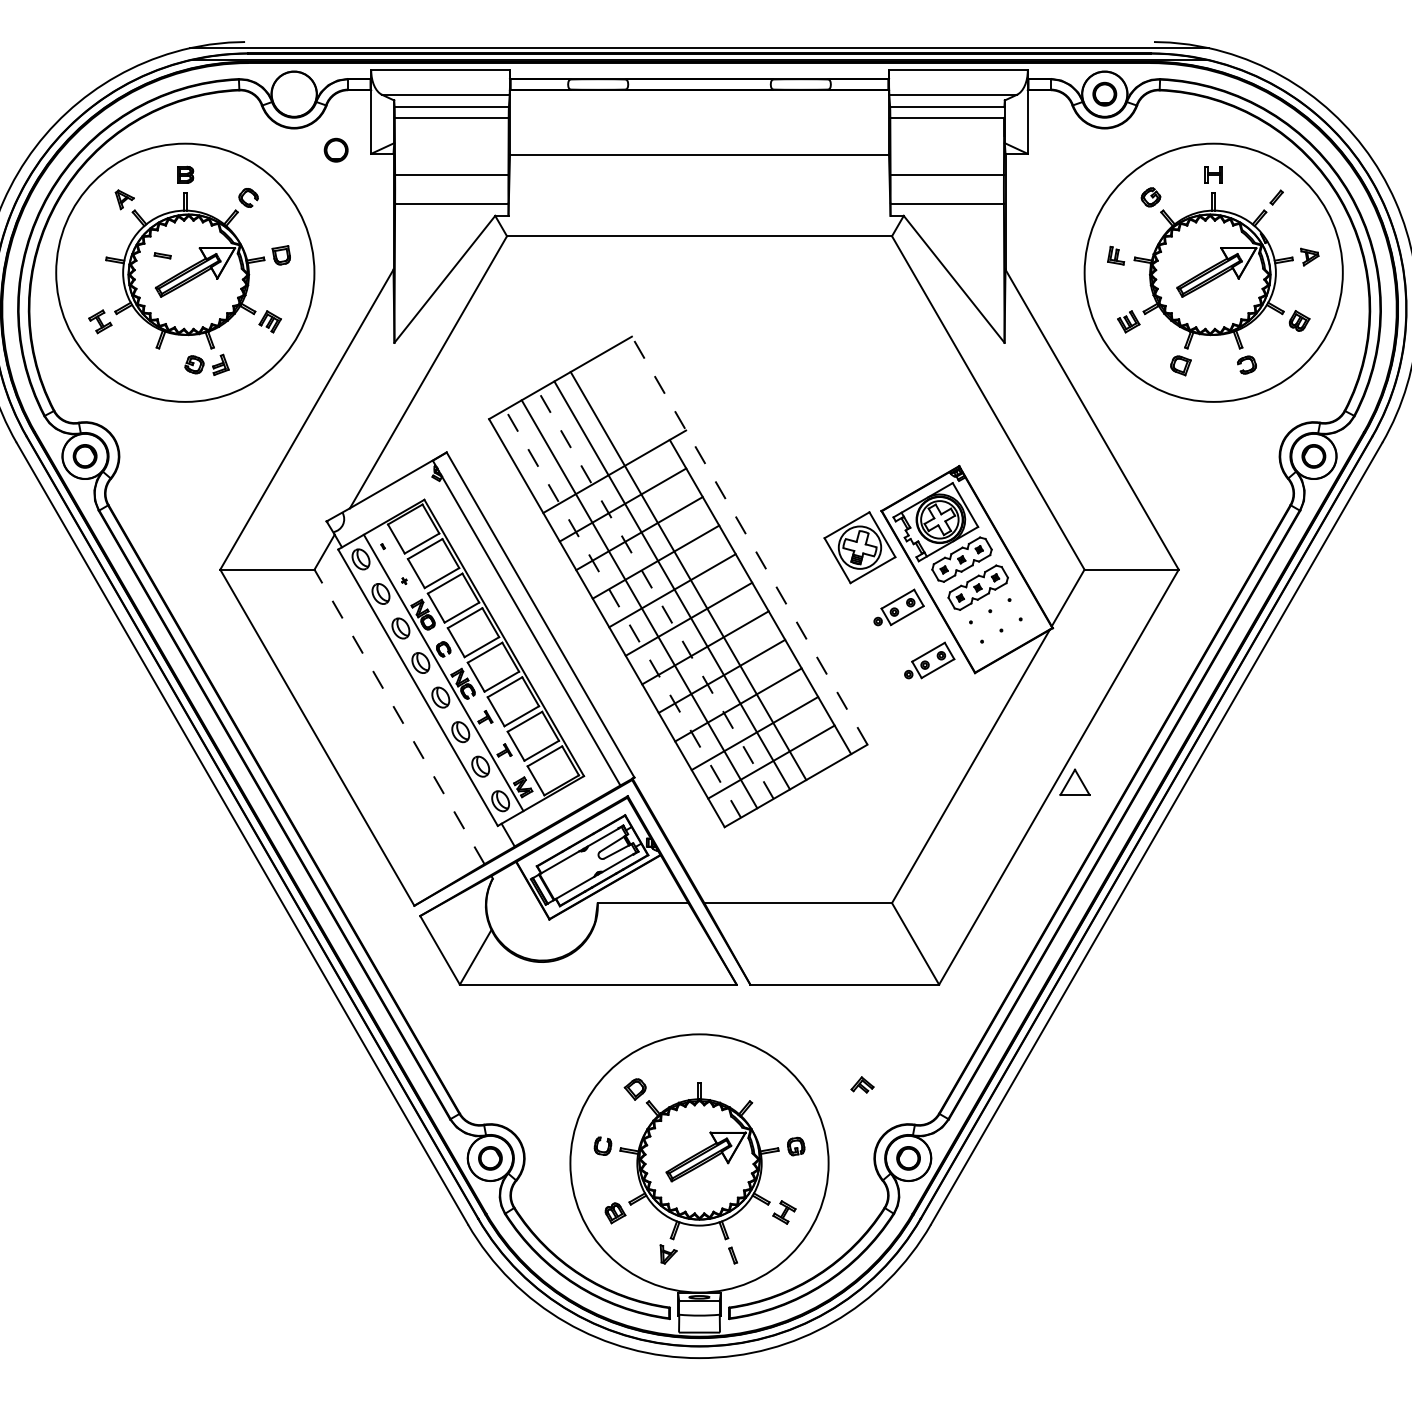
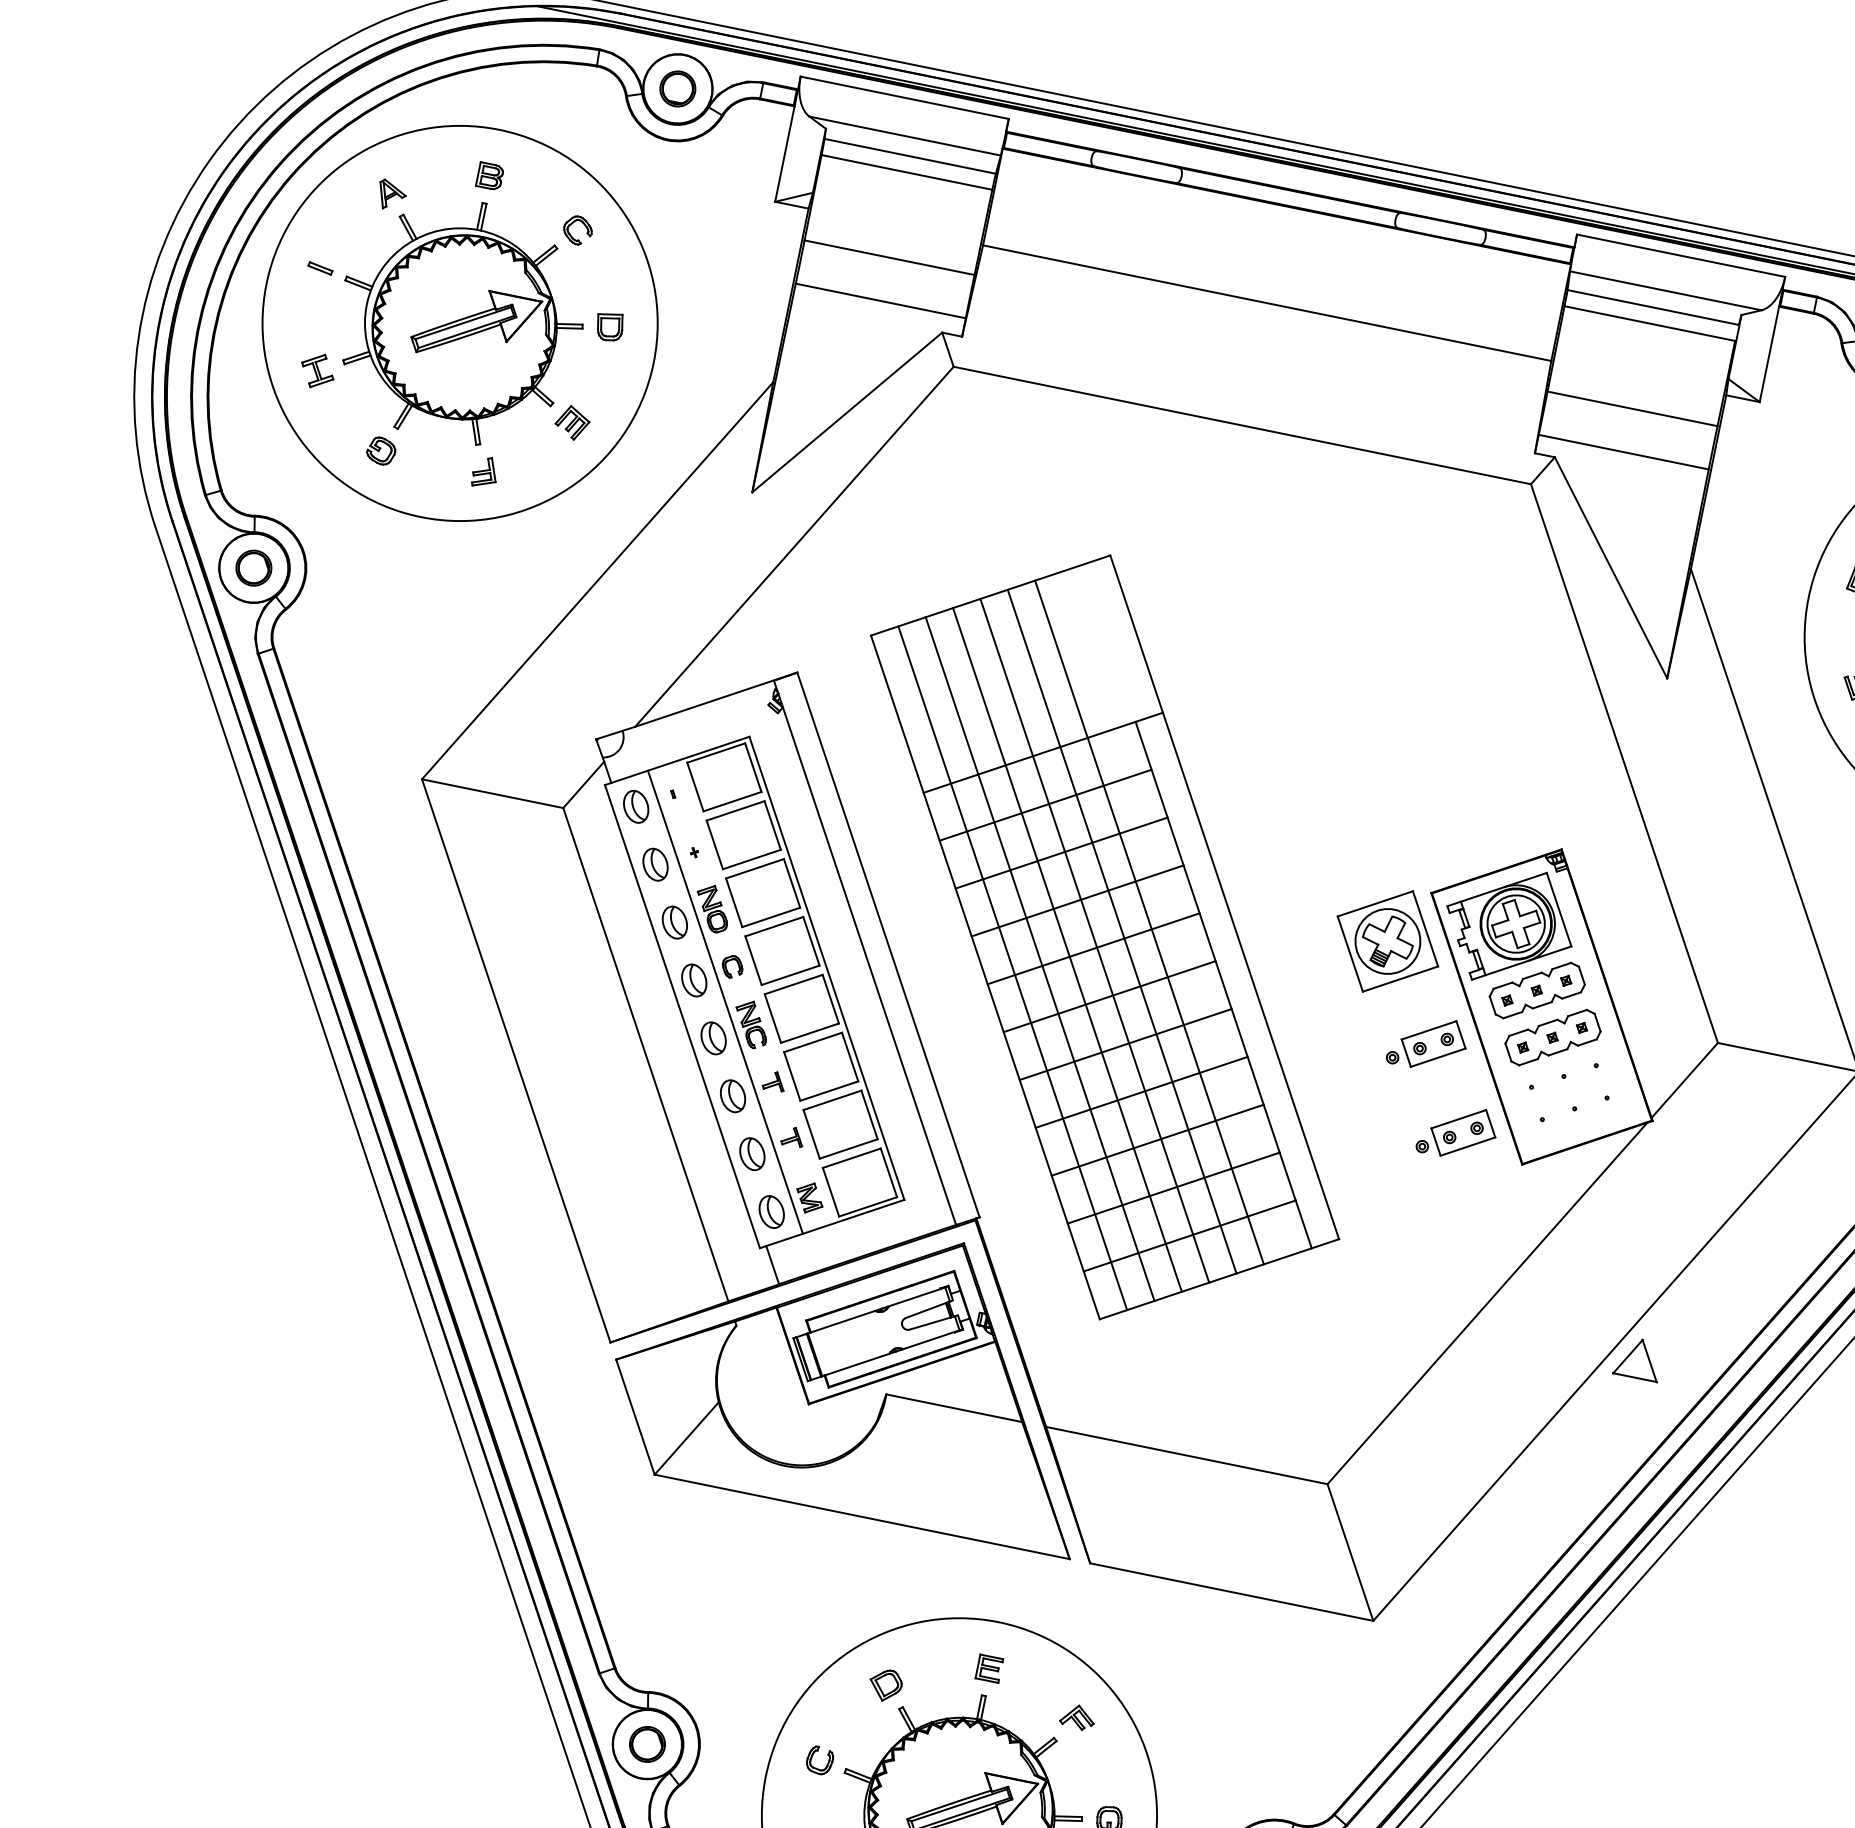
part: (335, 149) -> (677, 87), moved
part: (162, 255) -> (320, 267), moved
part: (194, 364) -> (381, 450), moved
line: (749, 540) -> (1224, 896), dashed -> solid
line: (704, 566) -> (1149, 922), added
line: (655, 594) -> (1067, 949), dashed -> solid
line: (623, 613) -> (1013, 967), dashed -> solid
line: (399, 716) -> (645, 1054), dashed -> solid
part: (699, 1064) -> (989, 1667), added
part: (862, 1084) -> (1077, 1716), moved

